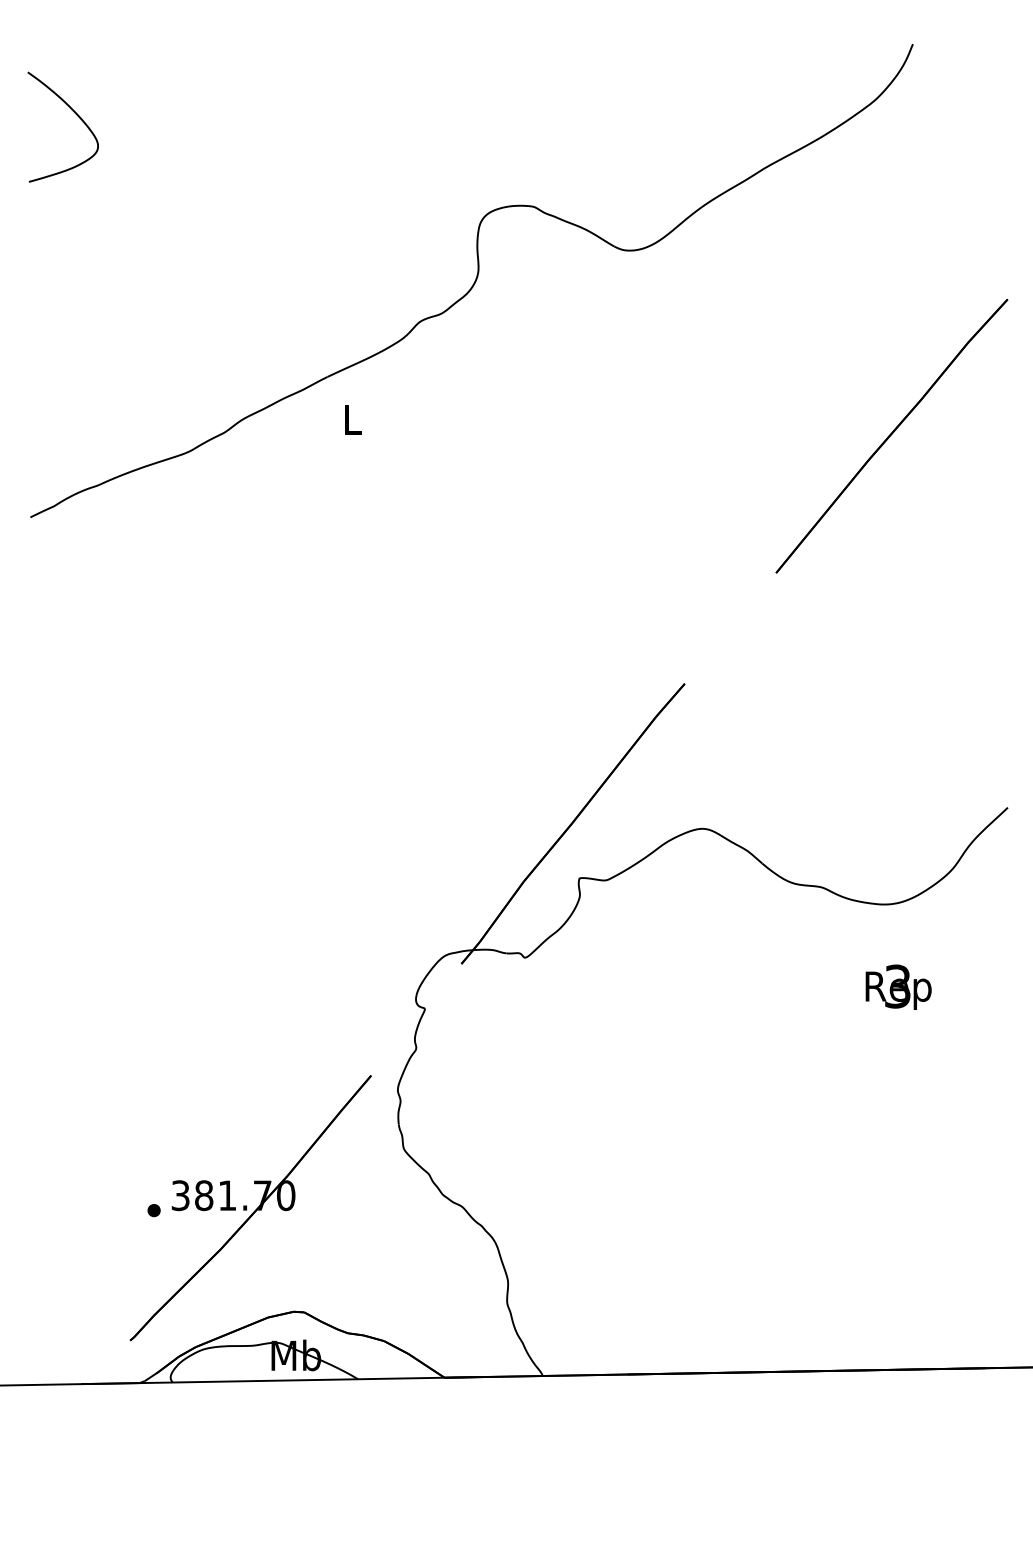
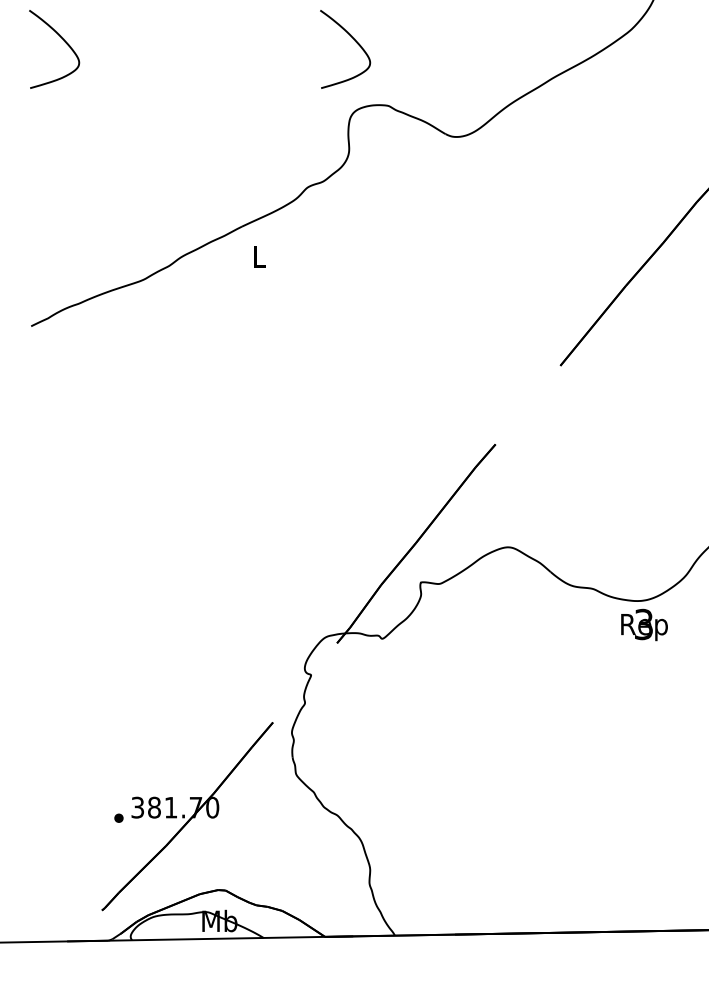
curve: (484, 113) -> (353, 39), added
text: (898, 986) -> (644, 624), moved

